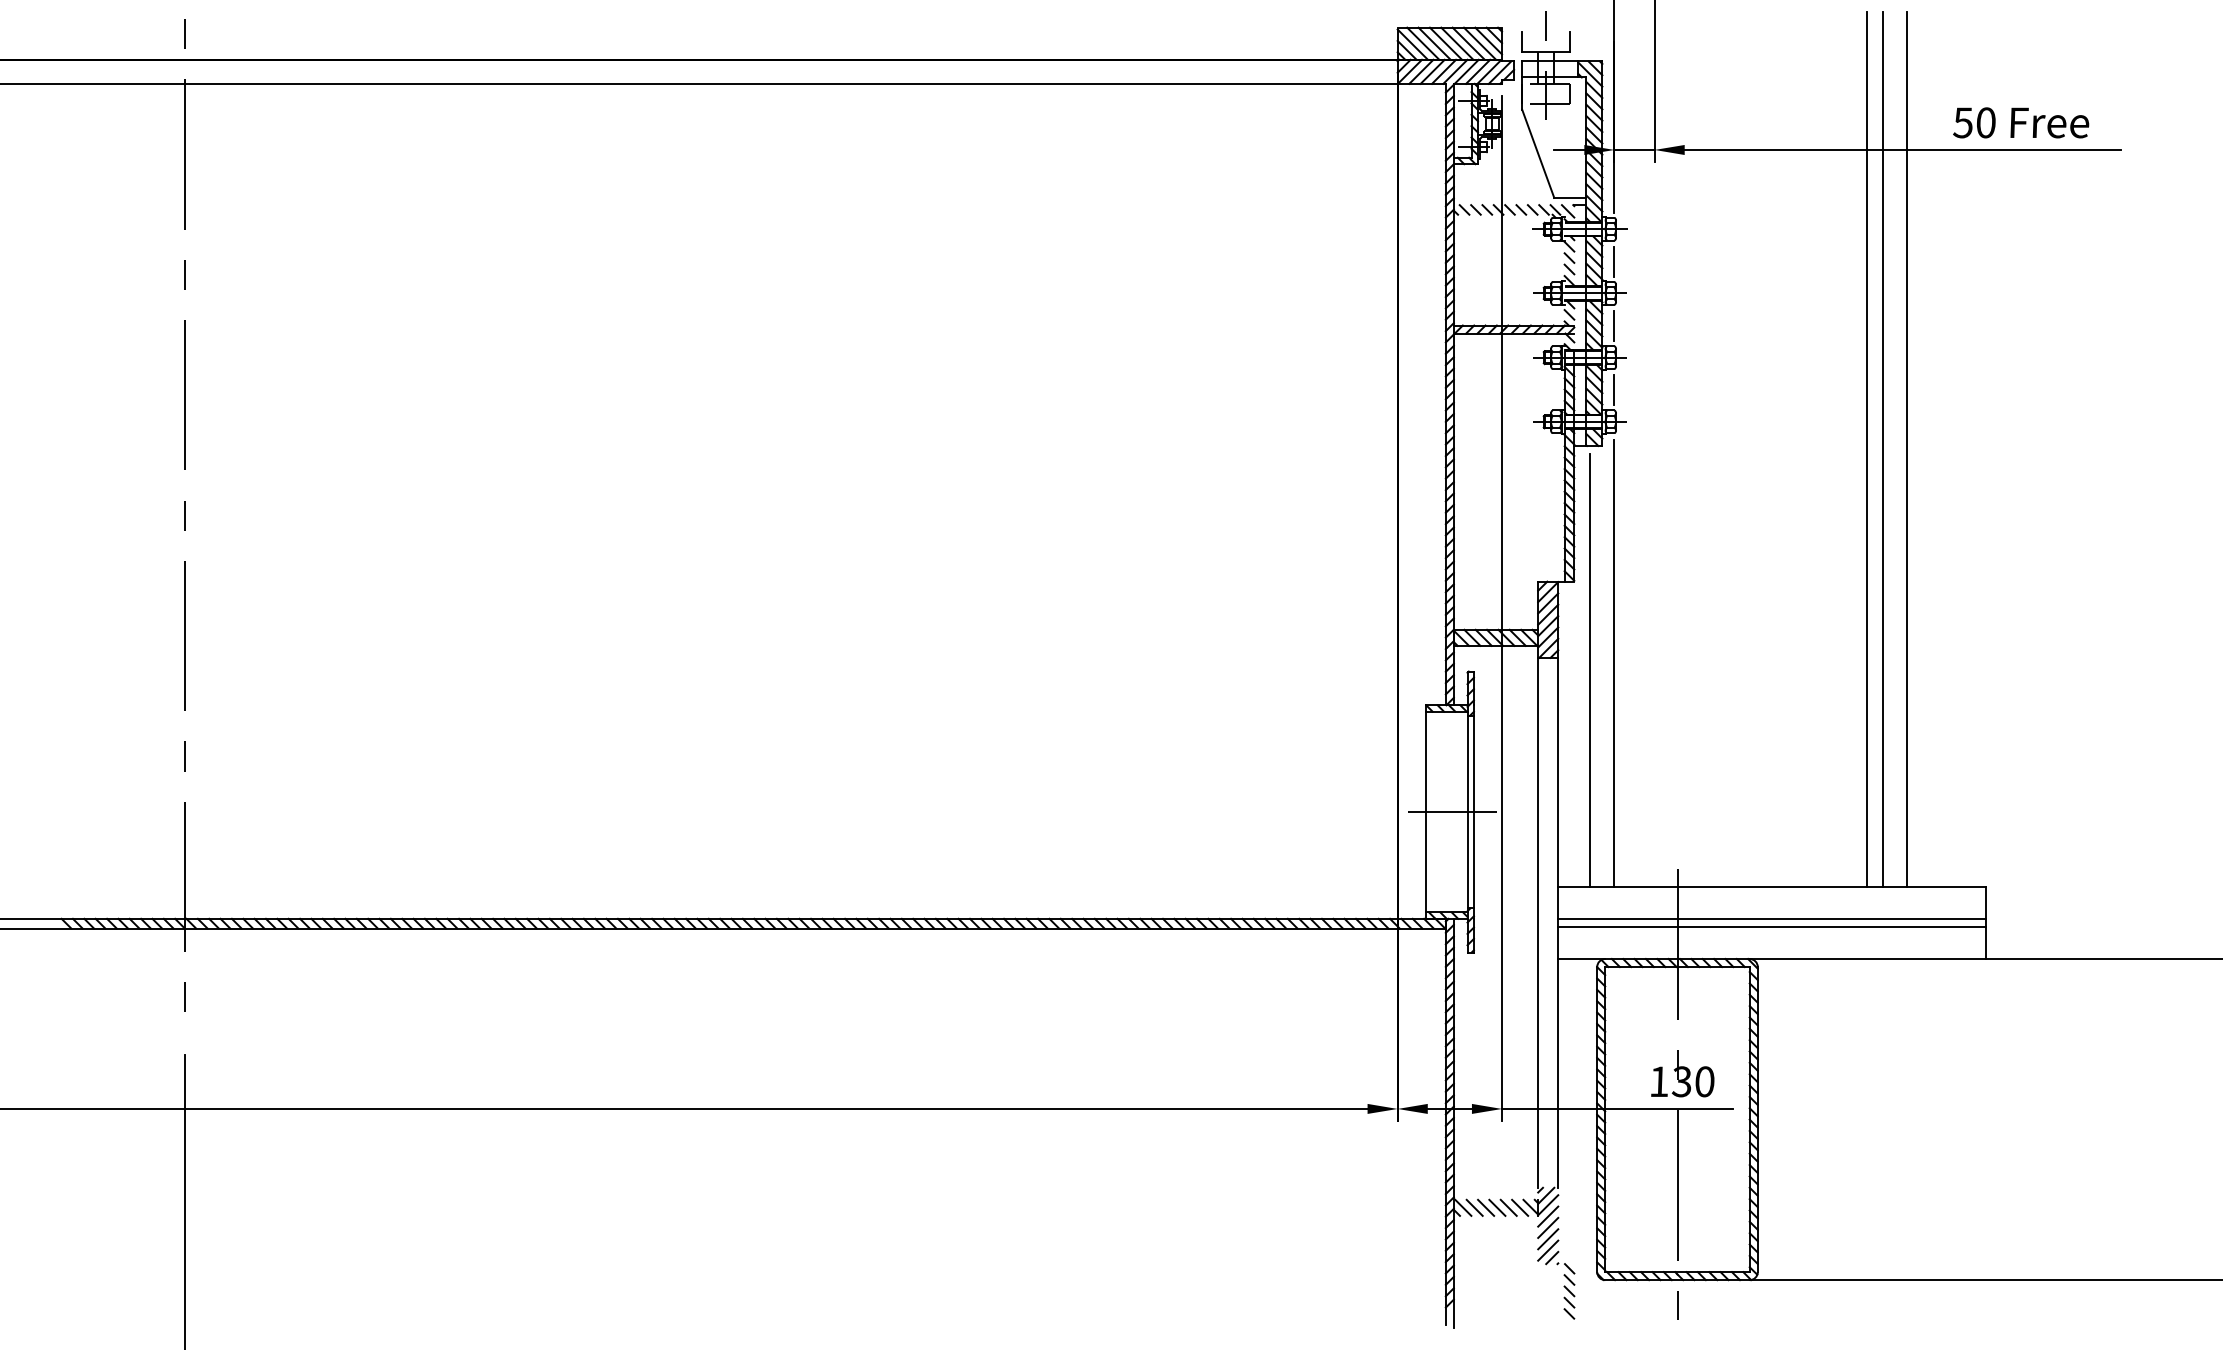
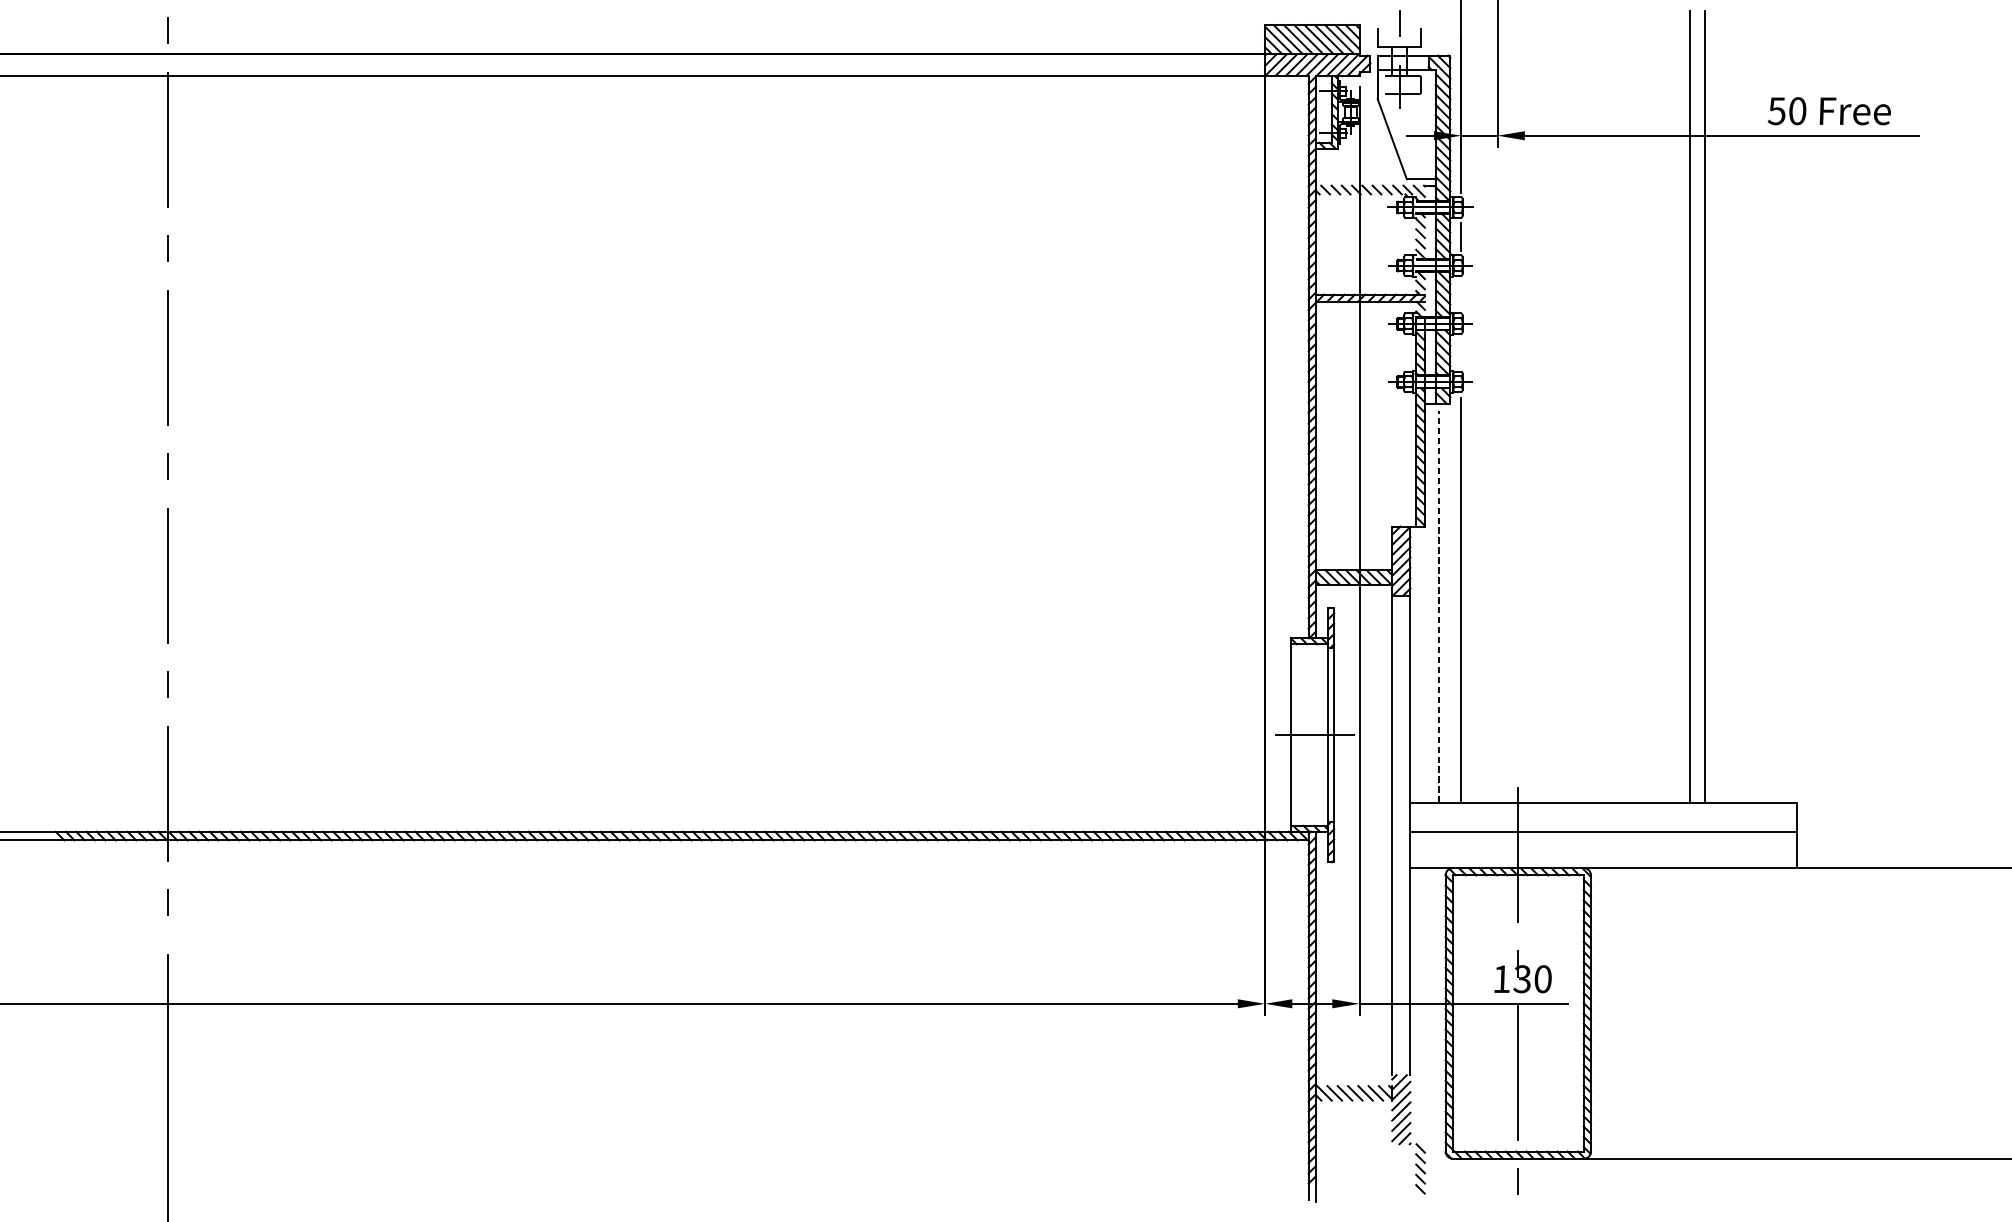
line: (1613, 325) -> (1460, 294), removed
line: (1613, 389) -> (1460, 352), removed
line: (1907, 448) -> (1726, 405), removed
line: (1590, 670) -> (1439, 606), solid -> dashed
line: (1771, 926) -> (1603, 838), removed

